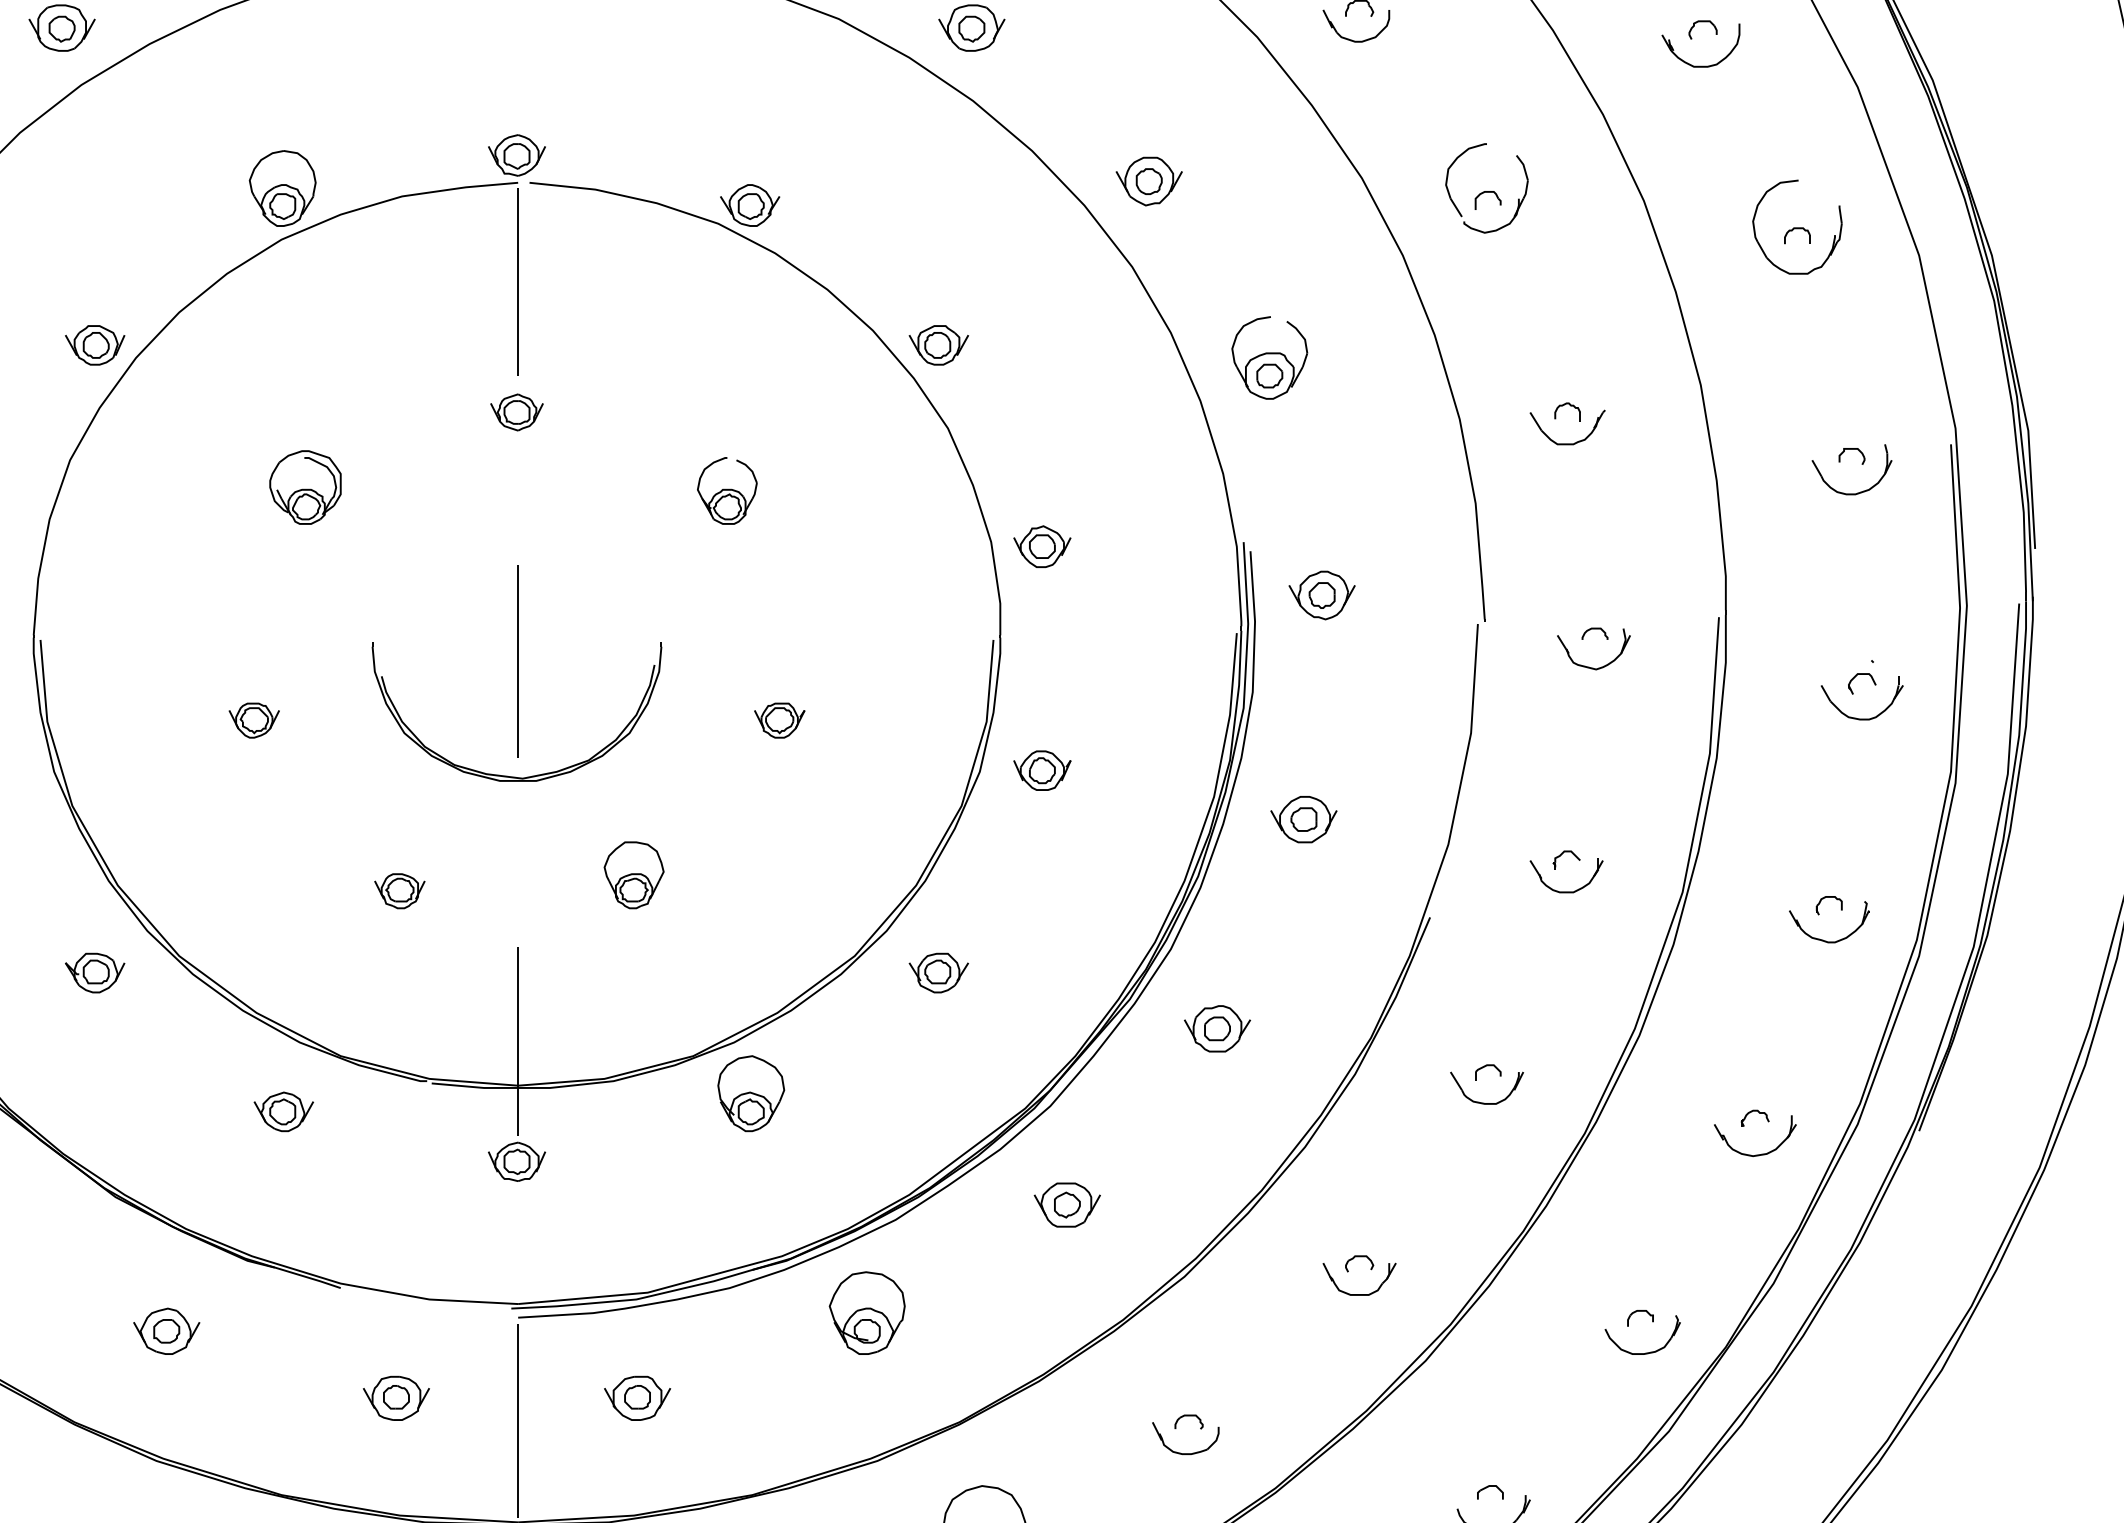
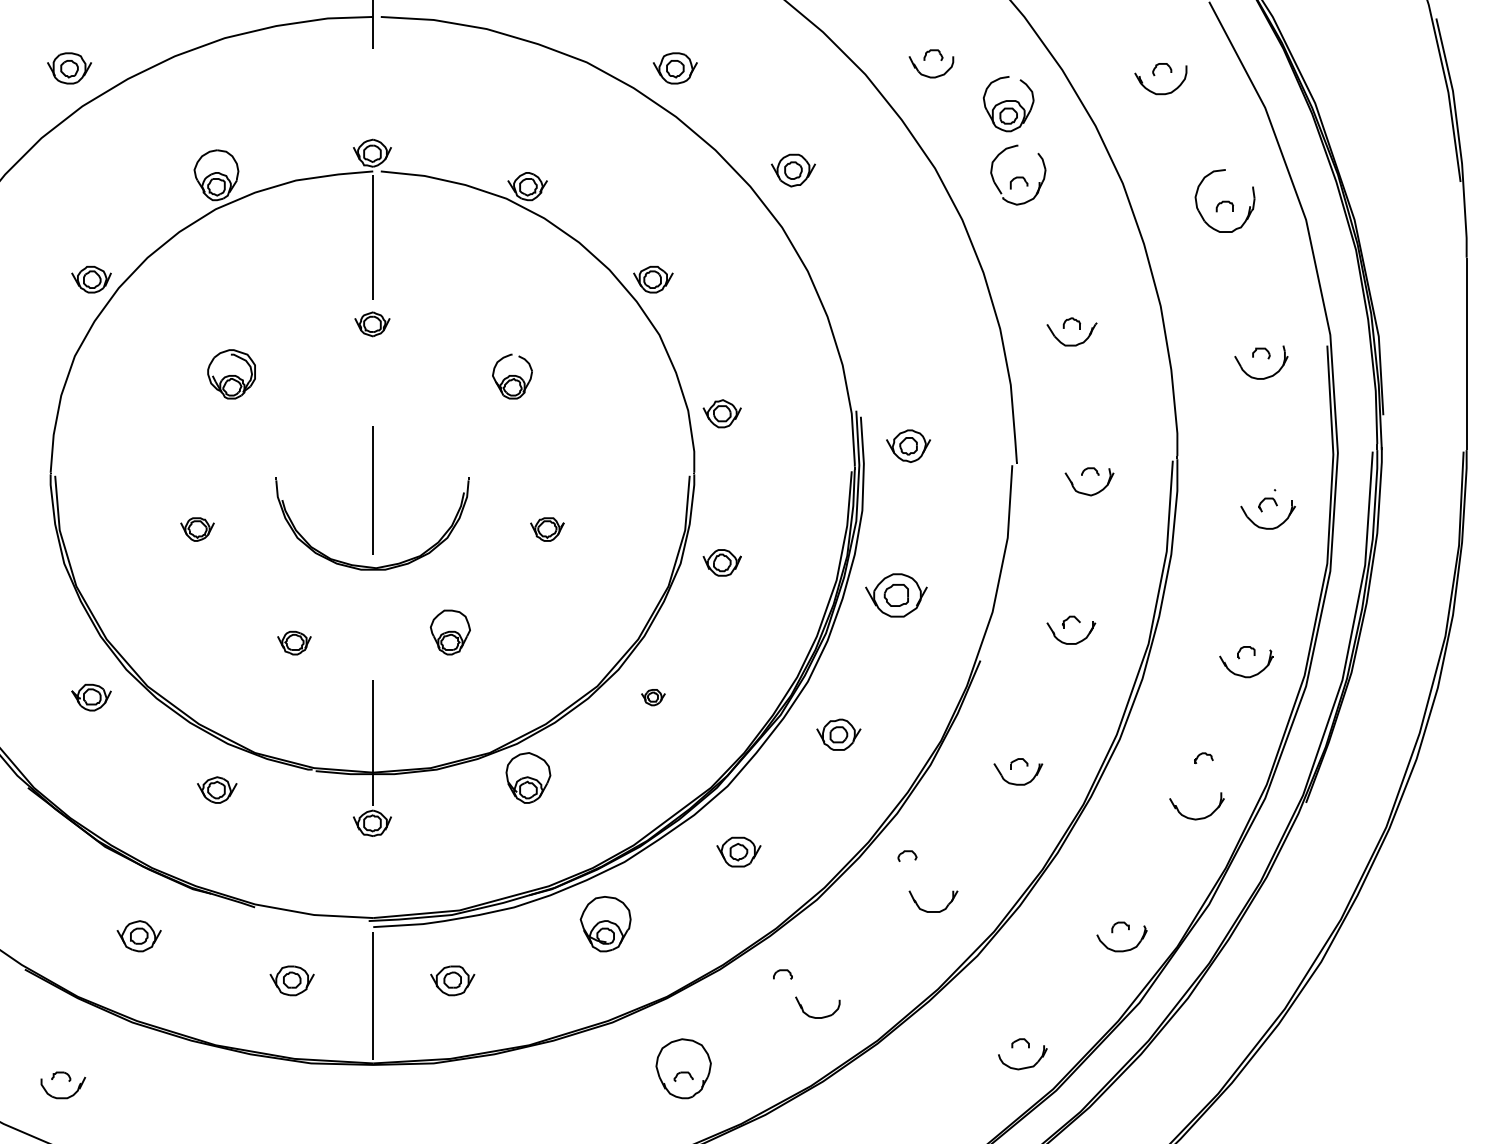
part: (1269, 358) -> (1008, 104), moved
part: (1304, 819) -> (896, 595), size x1.4
part: (939, 972) -> (653, 697), size x0.6
part: (1754, 1118) -> (1203, 758), moved
part: (1359, 1262) -> (907, 855), moved
part: (1188, 1421) -> (782, 974), moved

